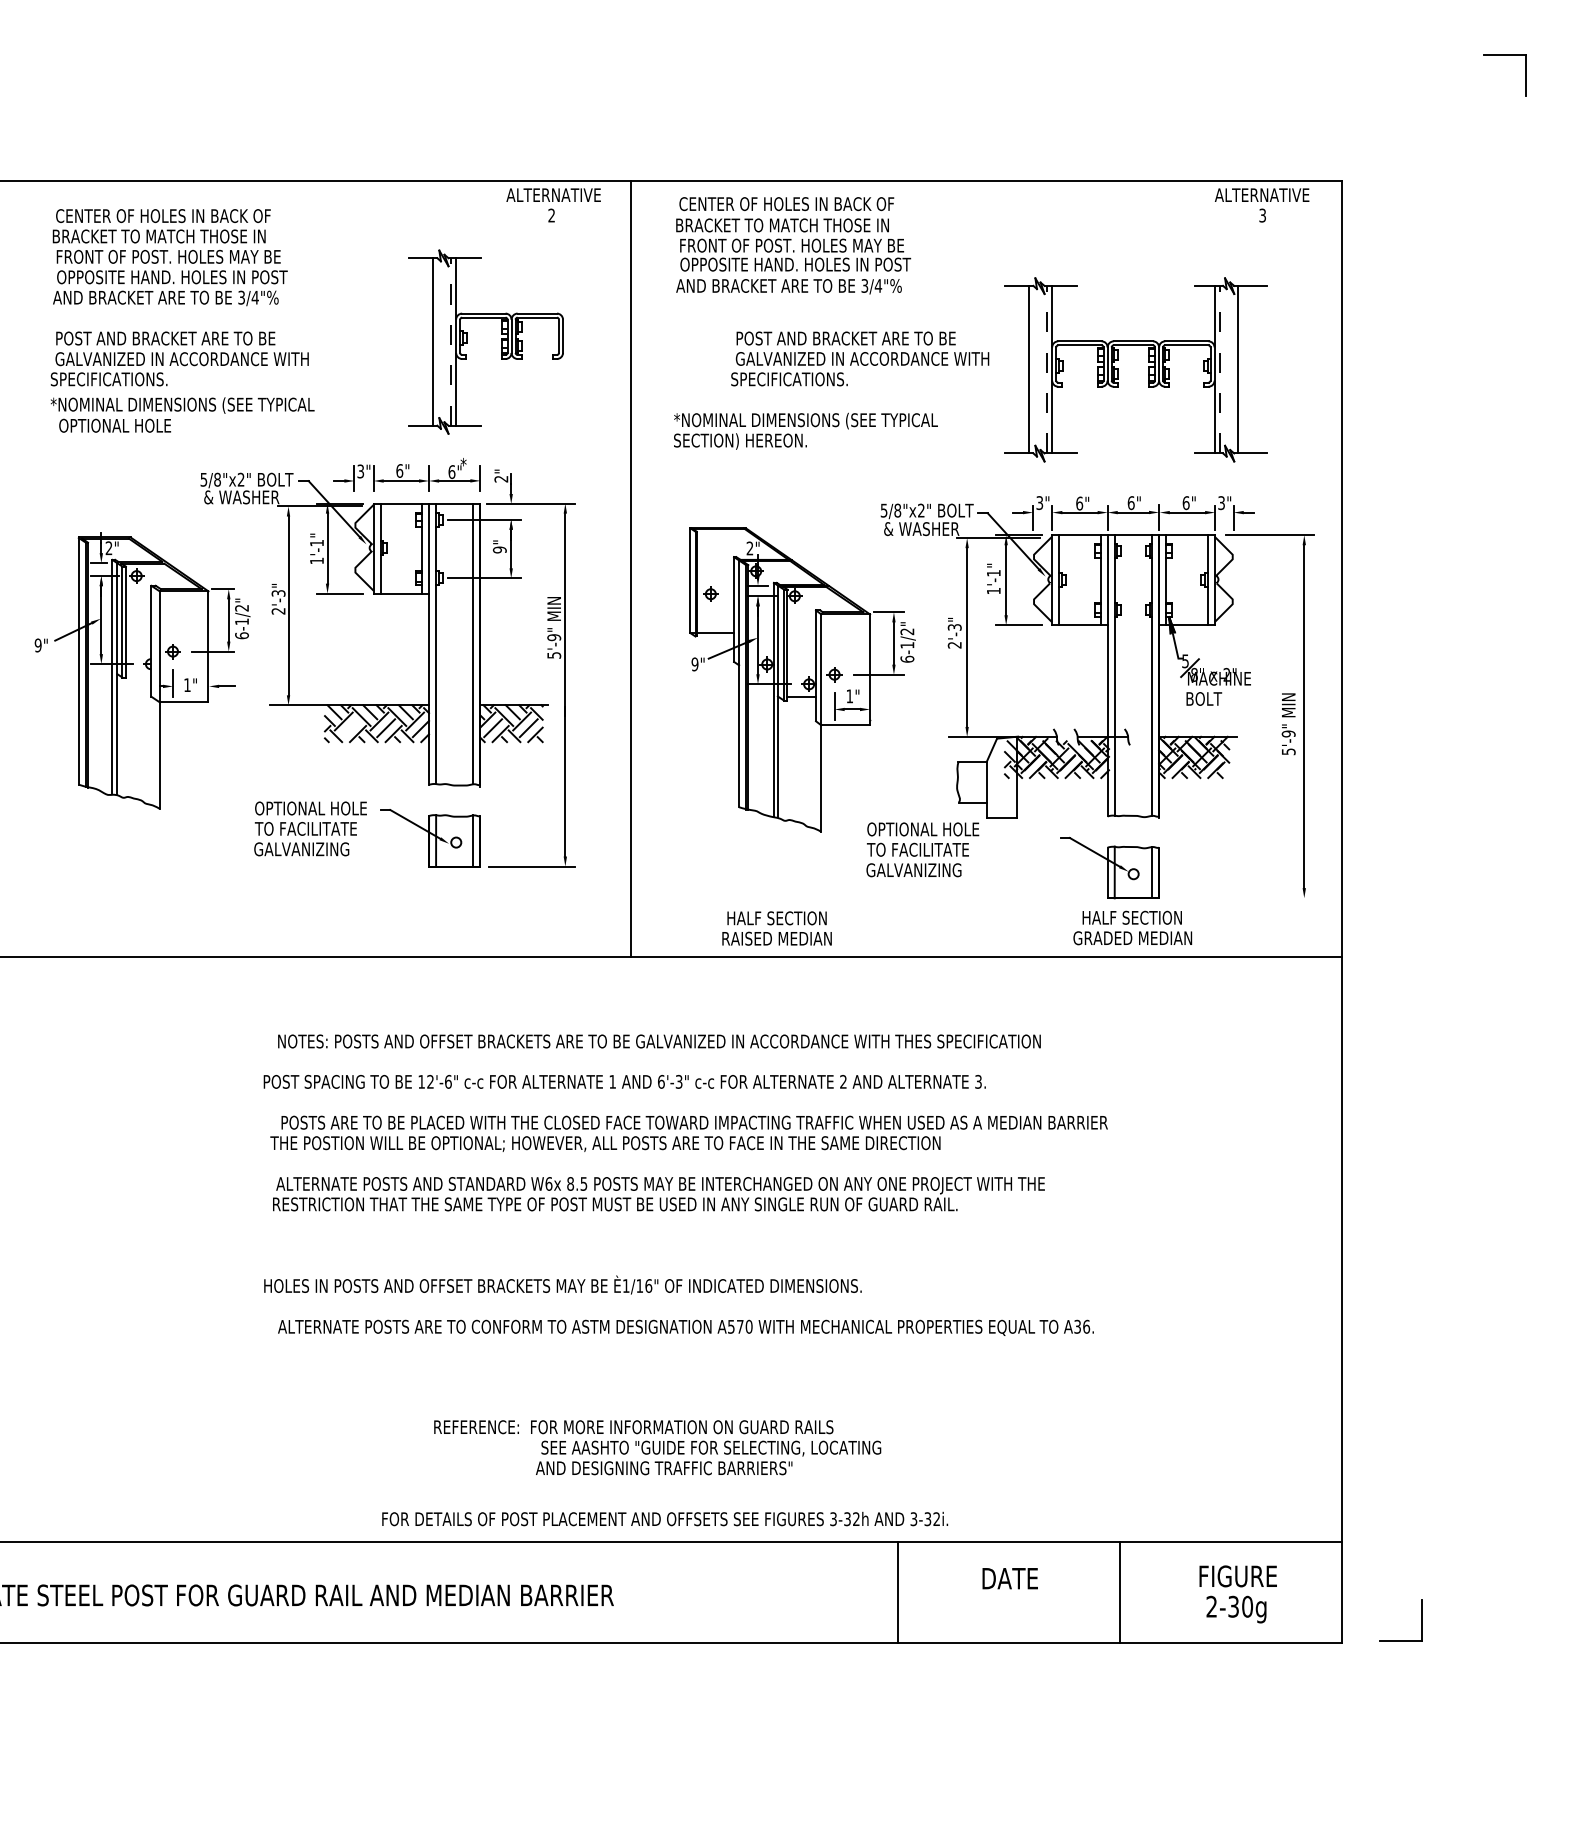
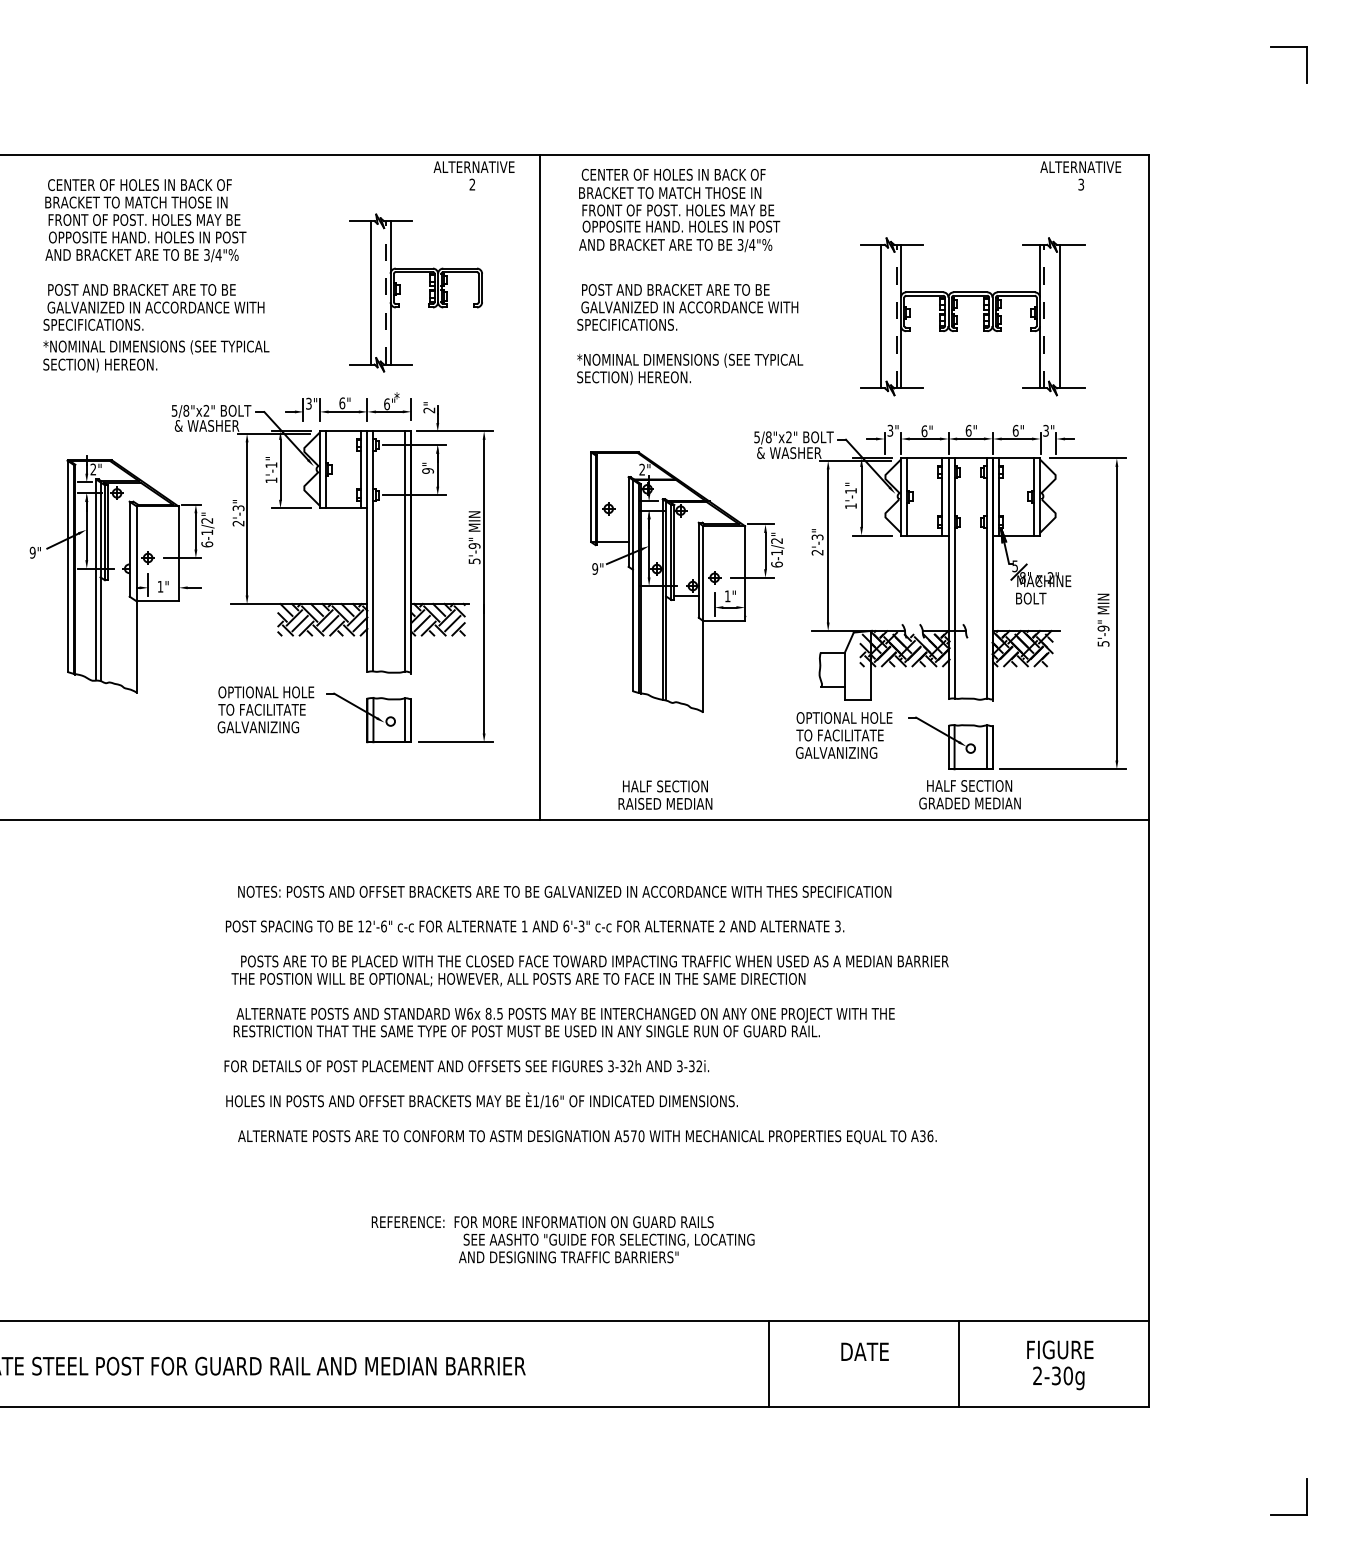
text: (860, 358) -> (688, 307), moved
text: (116, 426) -> (99, 365), OPTIONAL HOLE -> SECTION) HEREON.
line: (350, 728) -> (300, 623), added
text: (922, 849) -> (843, 735), moved
line: (1241, 898) -> (1063, 769), added
text: (665, 1518) -> (467, 1065), moved
part: (1400, 1640) -> (1288, 1514), moved

